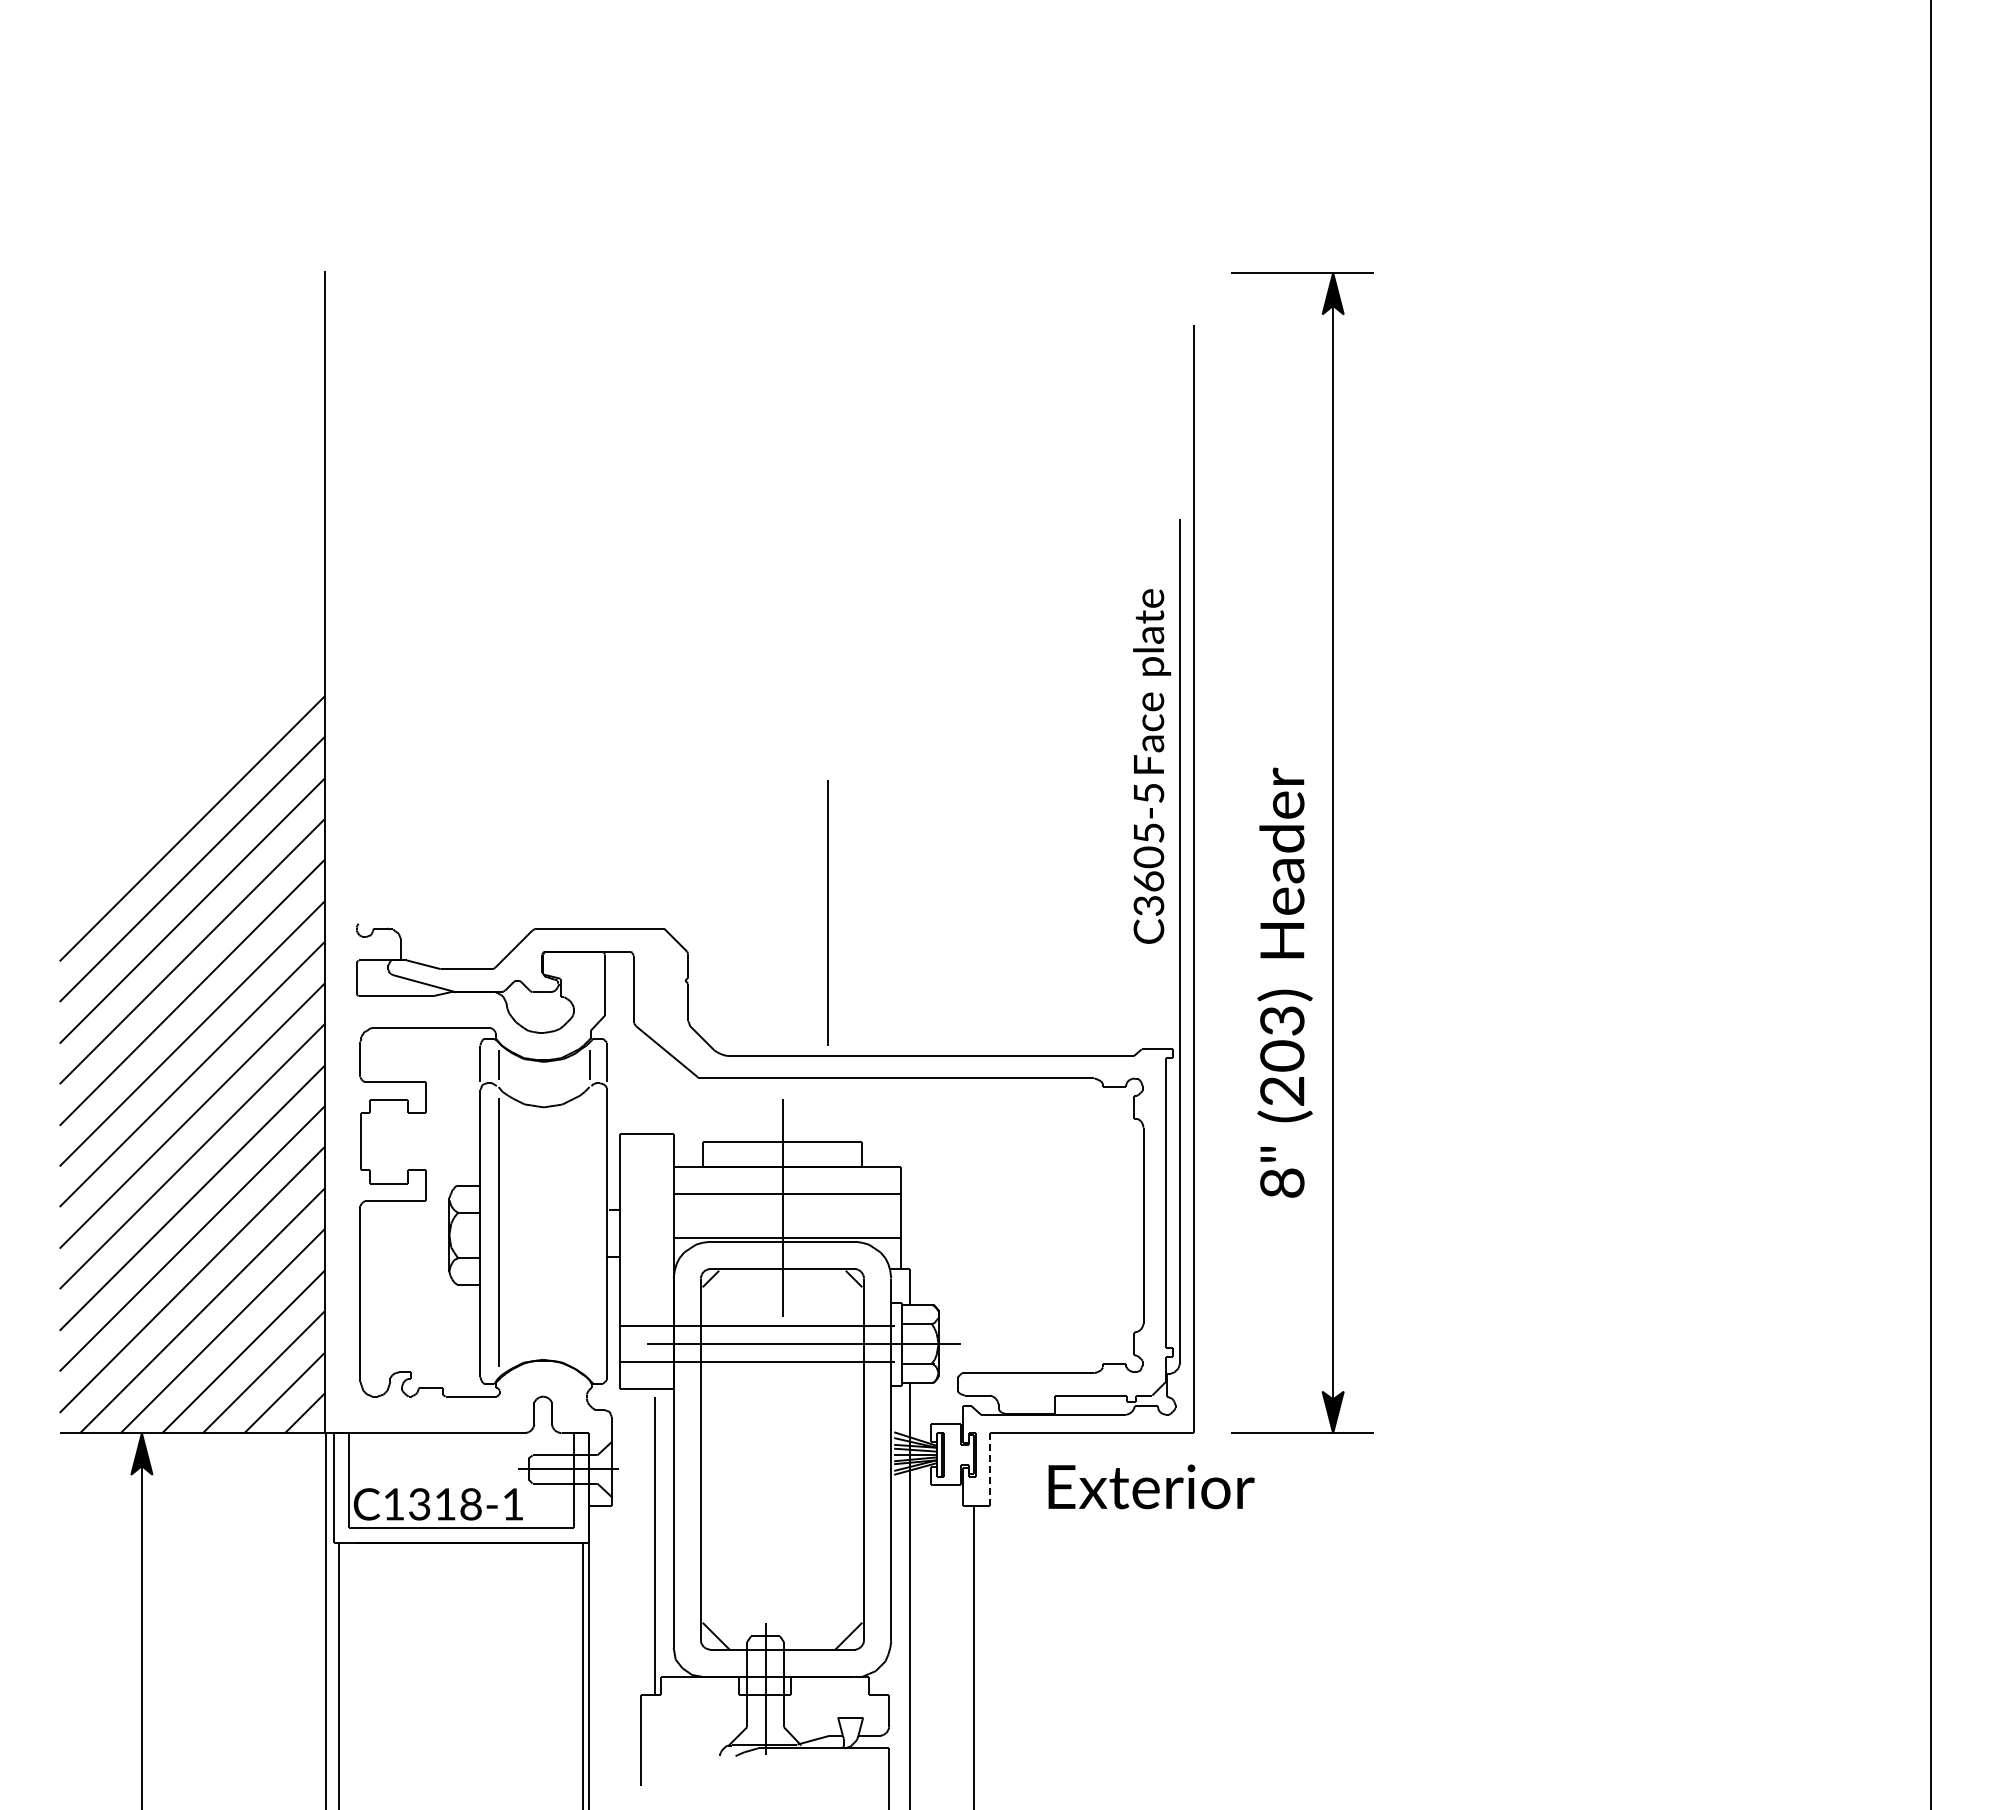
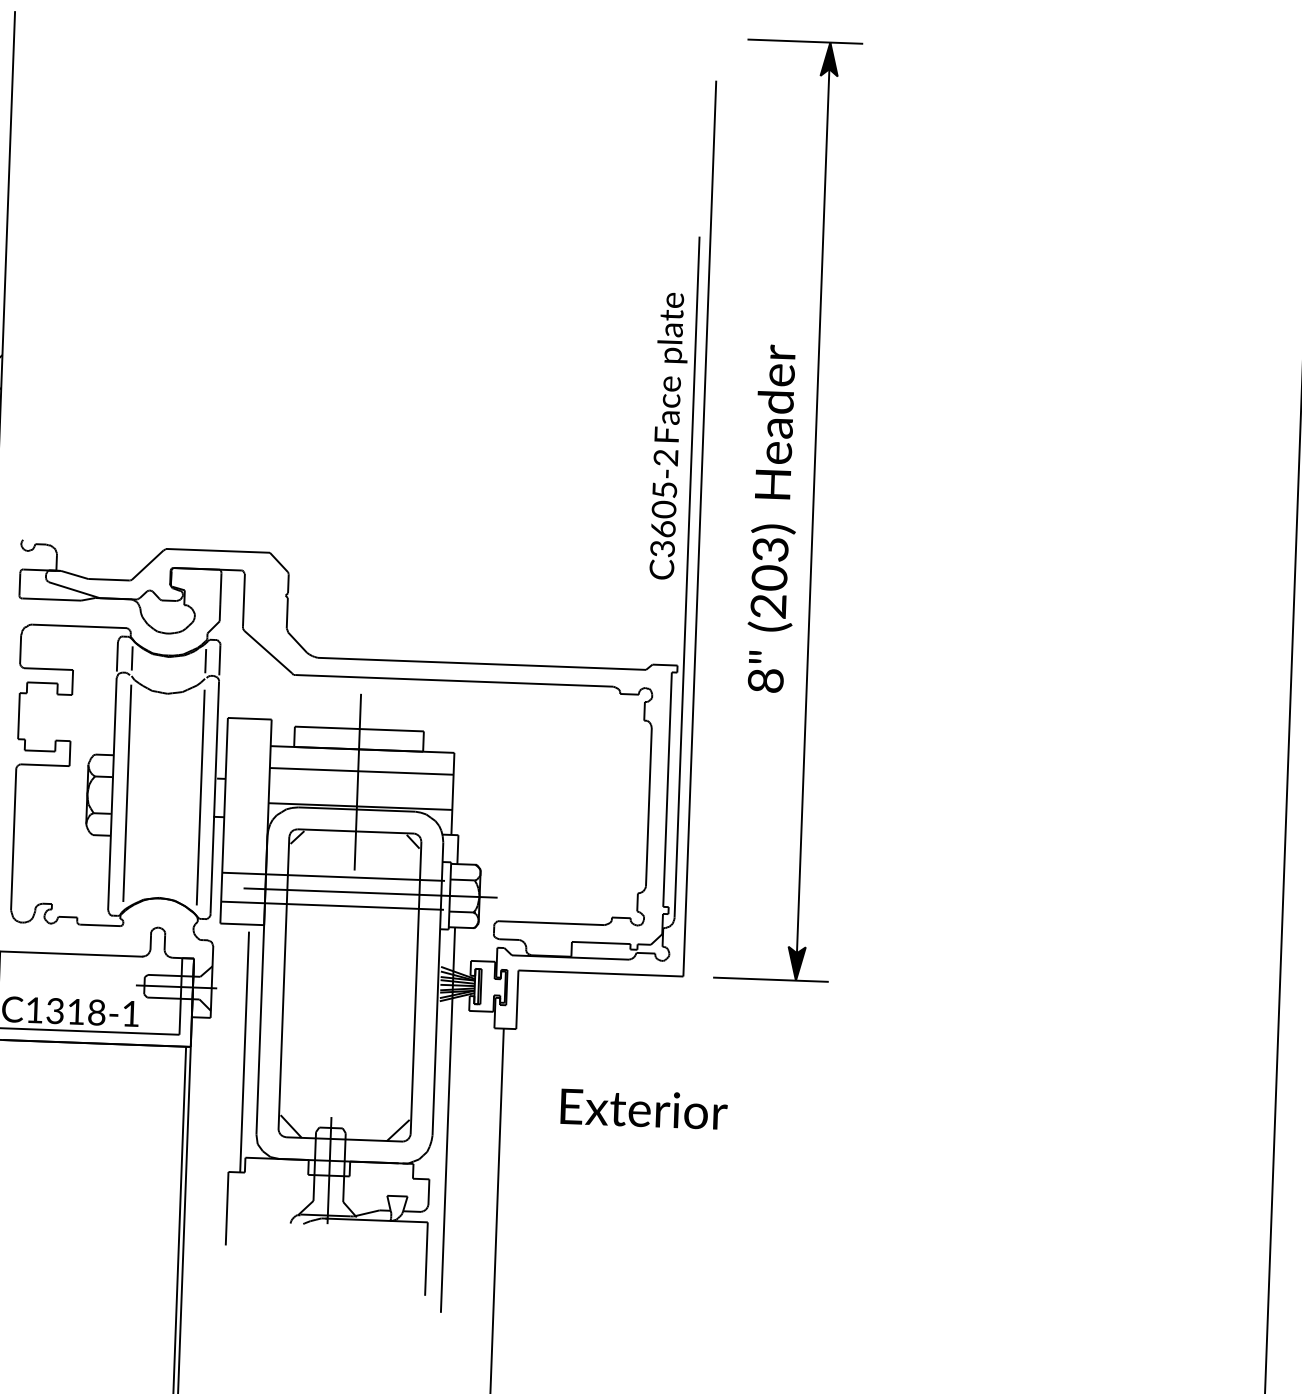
text: (1148, 793) -> (665, 457), C3605-5 -> C3605-2
line: (827, 912) -> (200, 797), moved
text: (1284, 982) -> (773, 518), moved
line: (989, 1469) -> (517, 999), dashed -> solid
text: (1151, 1486) -> (644, 1108), moved

